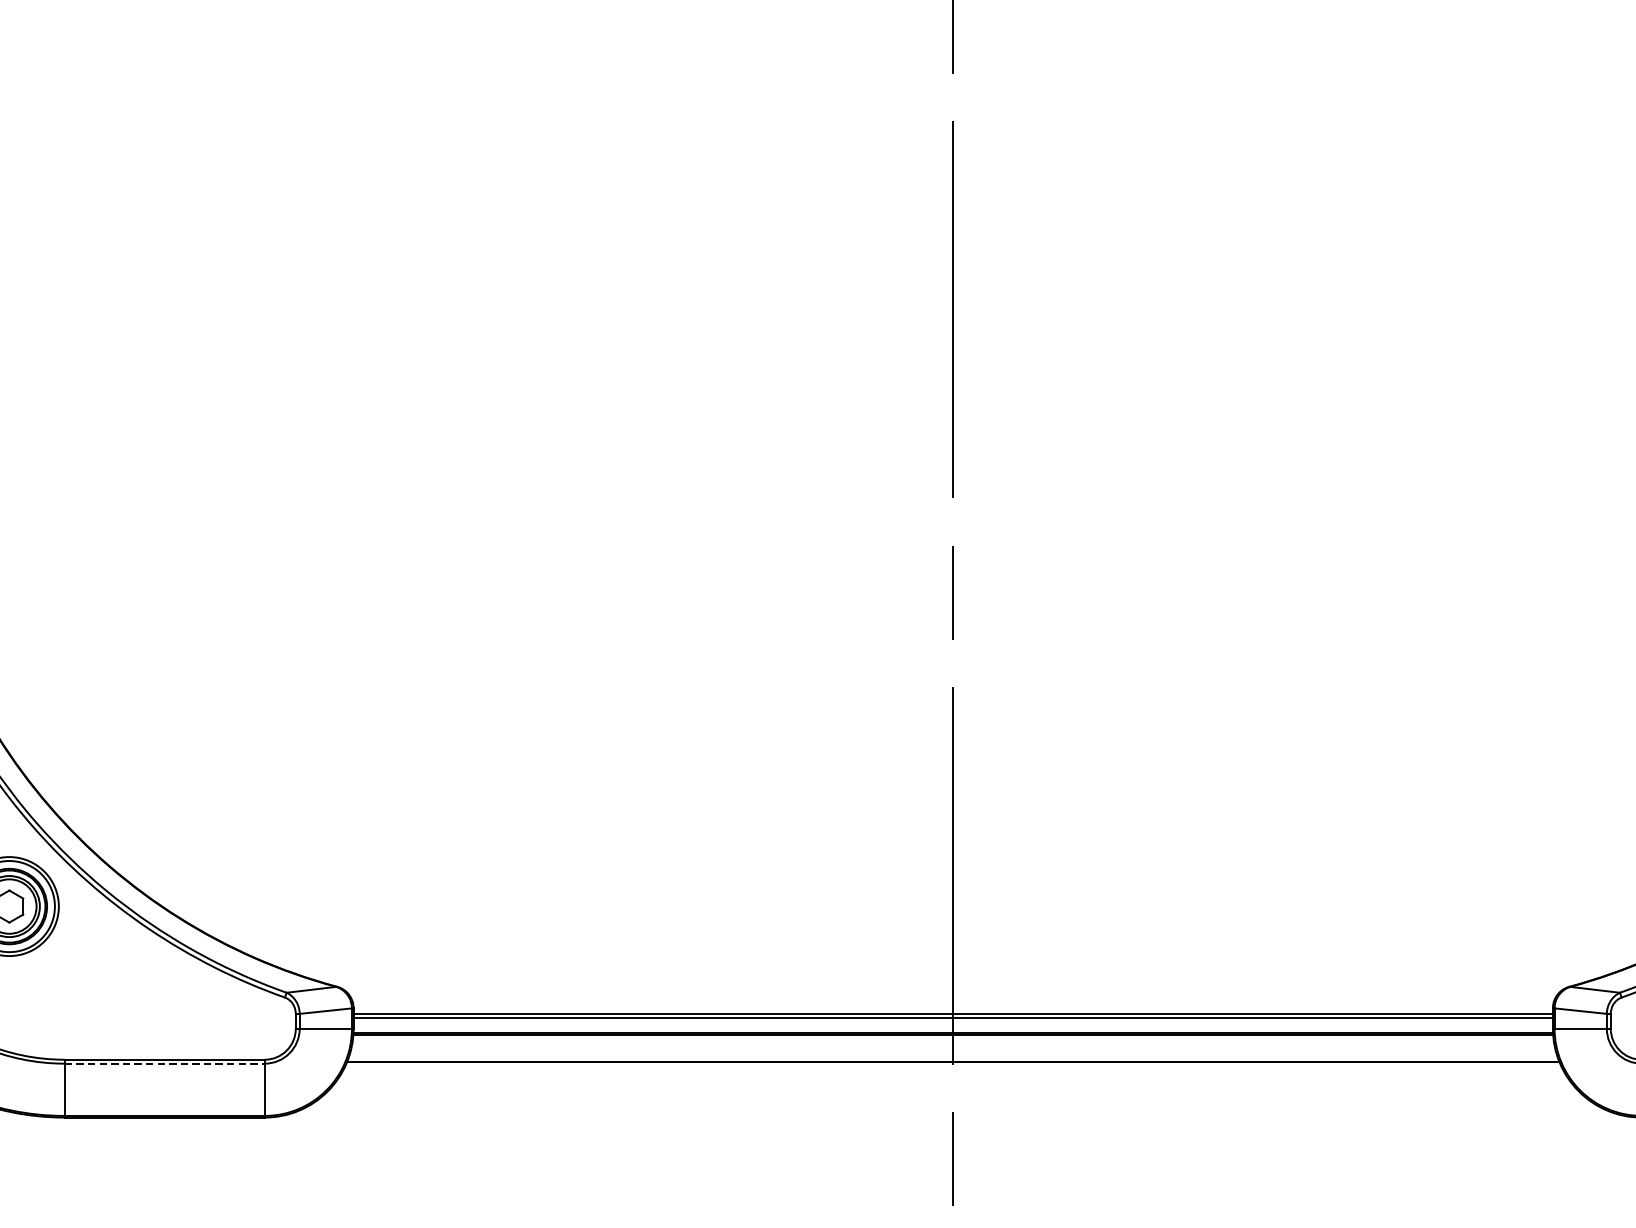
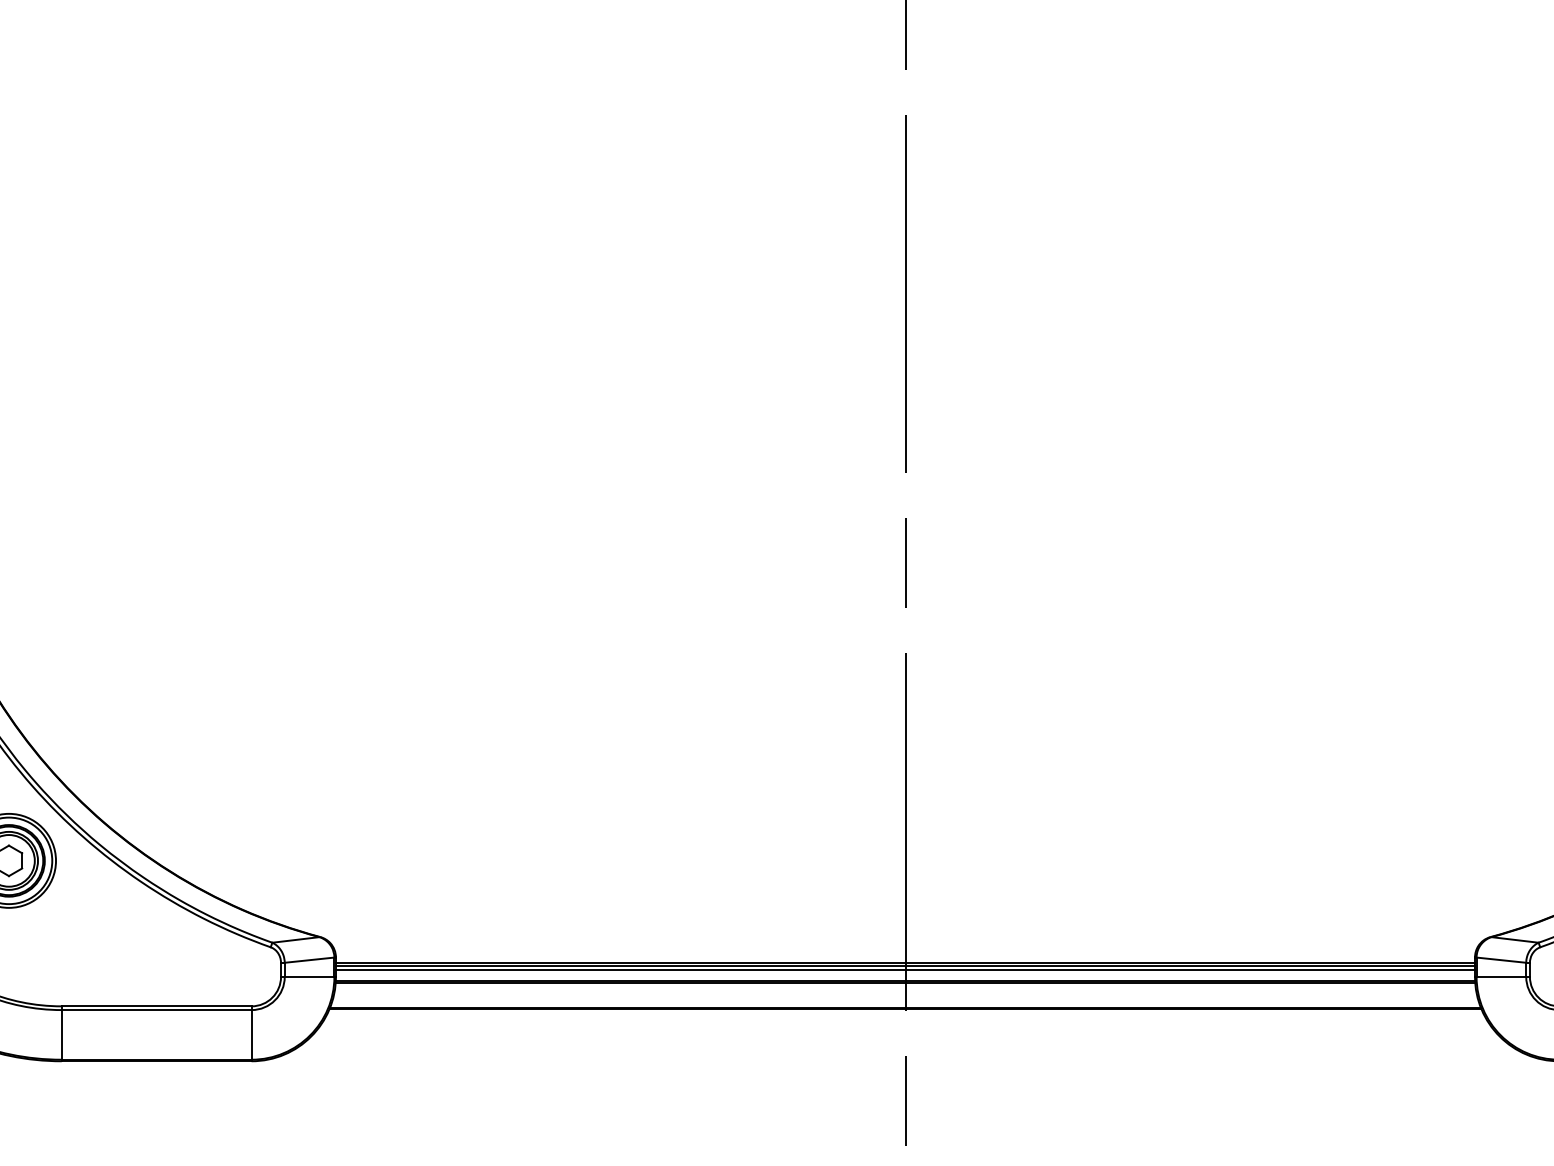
line: (953, 1020) -> (905, 969), added
line: (164, 1064) -> (156, 1010), dashed -> solid

